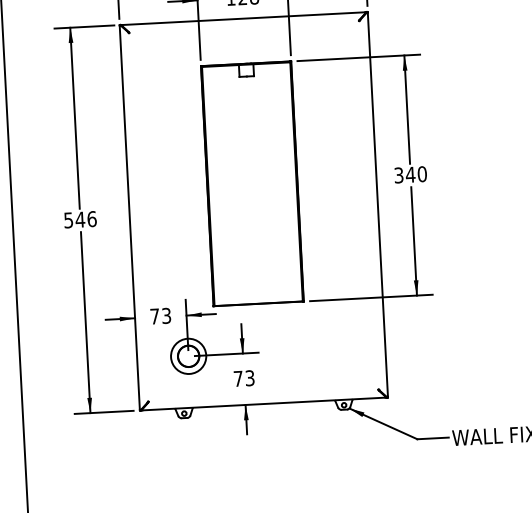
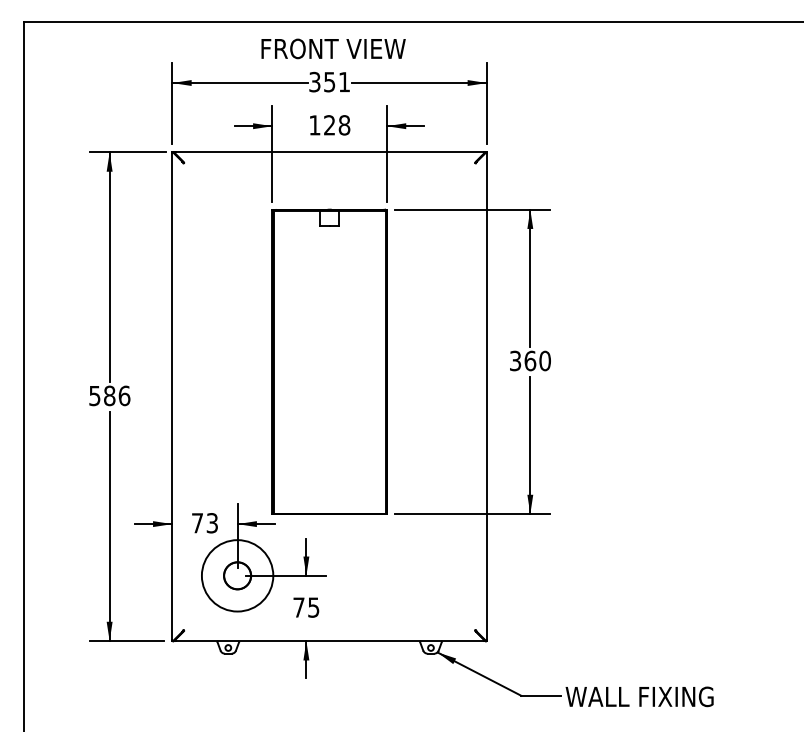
text: (410, 174) -> (530, 360), 340 -> 360
text: (80, 219) -> (109, 395), 546 -> 586
circle: (188, 356) -> (237, 575), size x1.6
text: (249, 377) -> (313, 606), 73 -> 75

